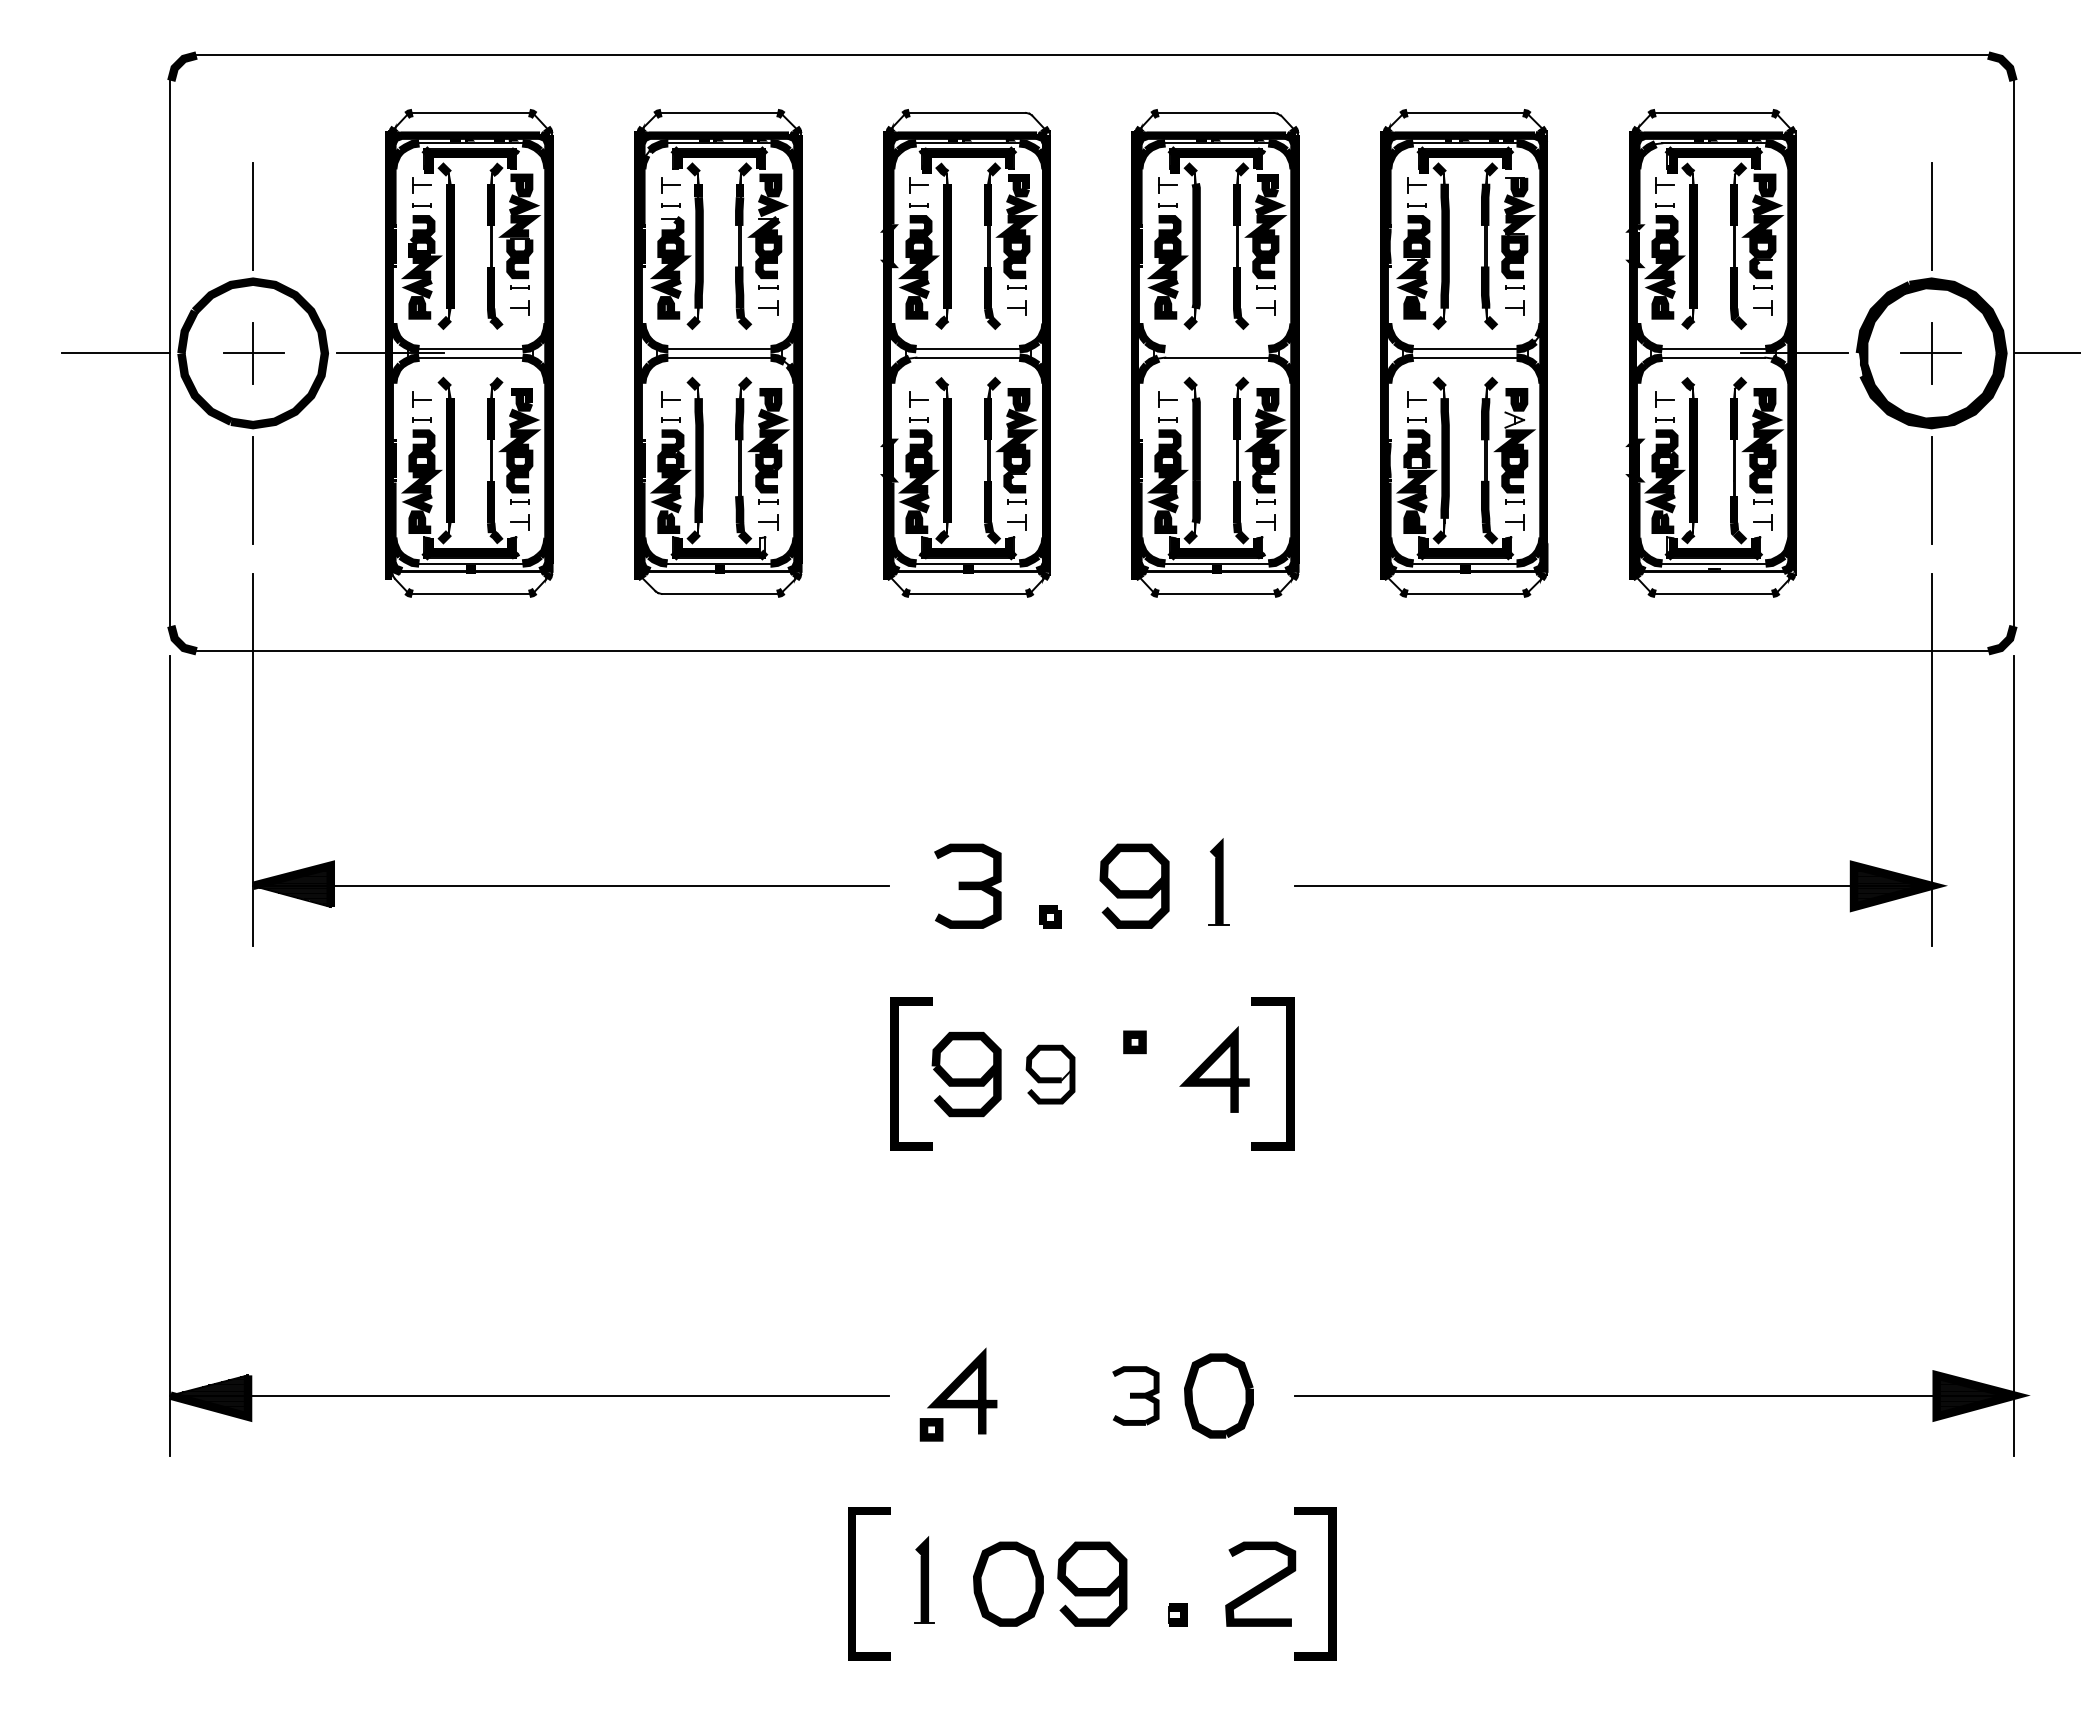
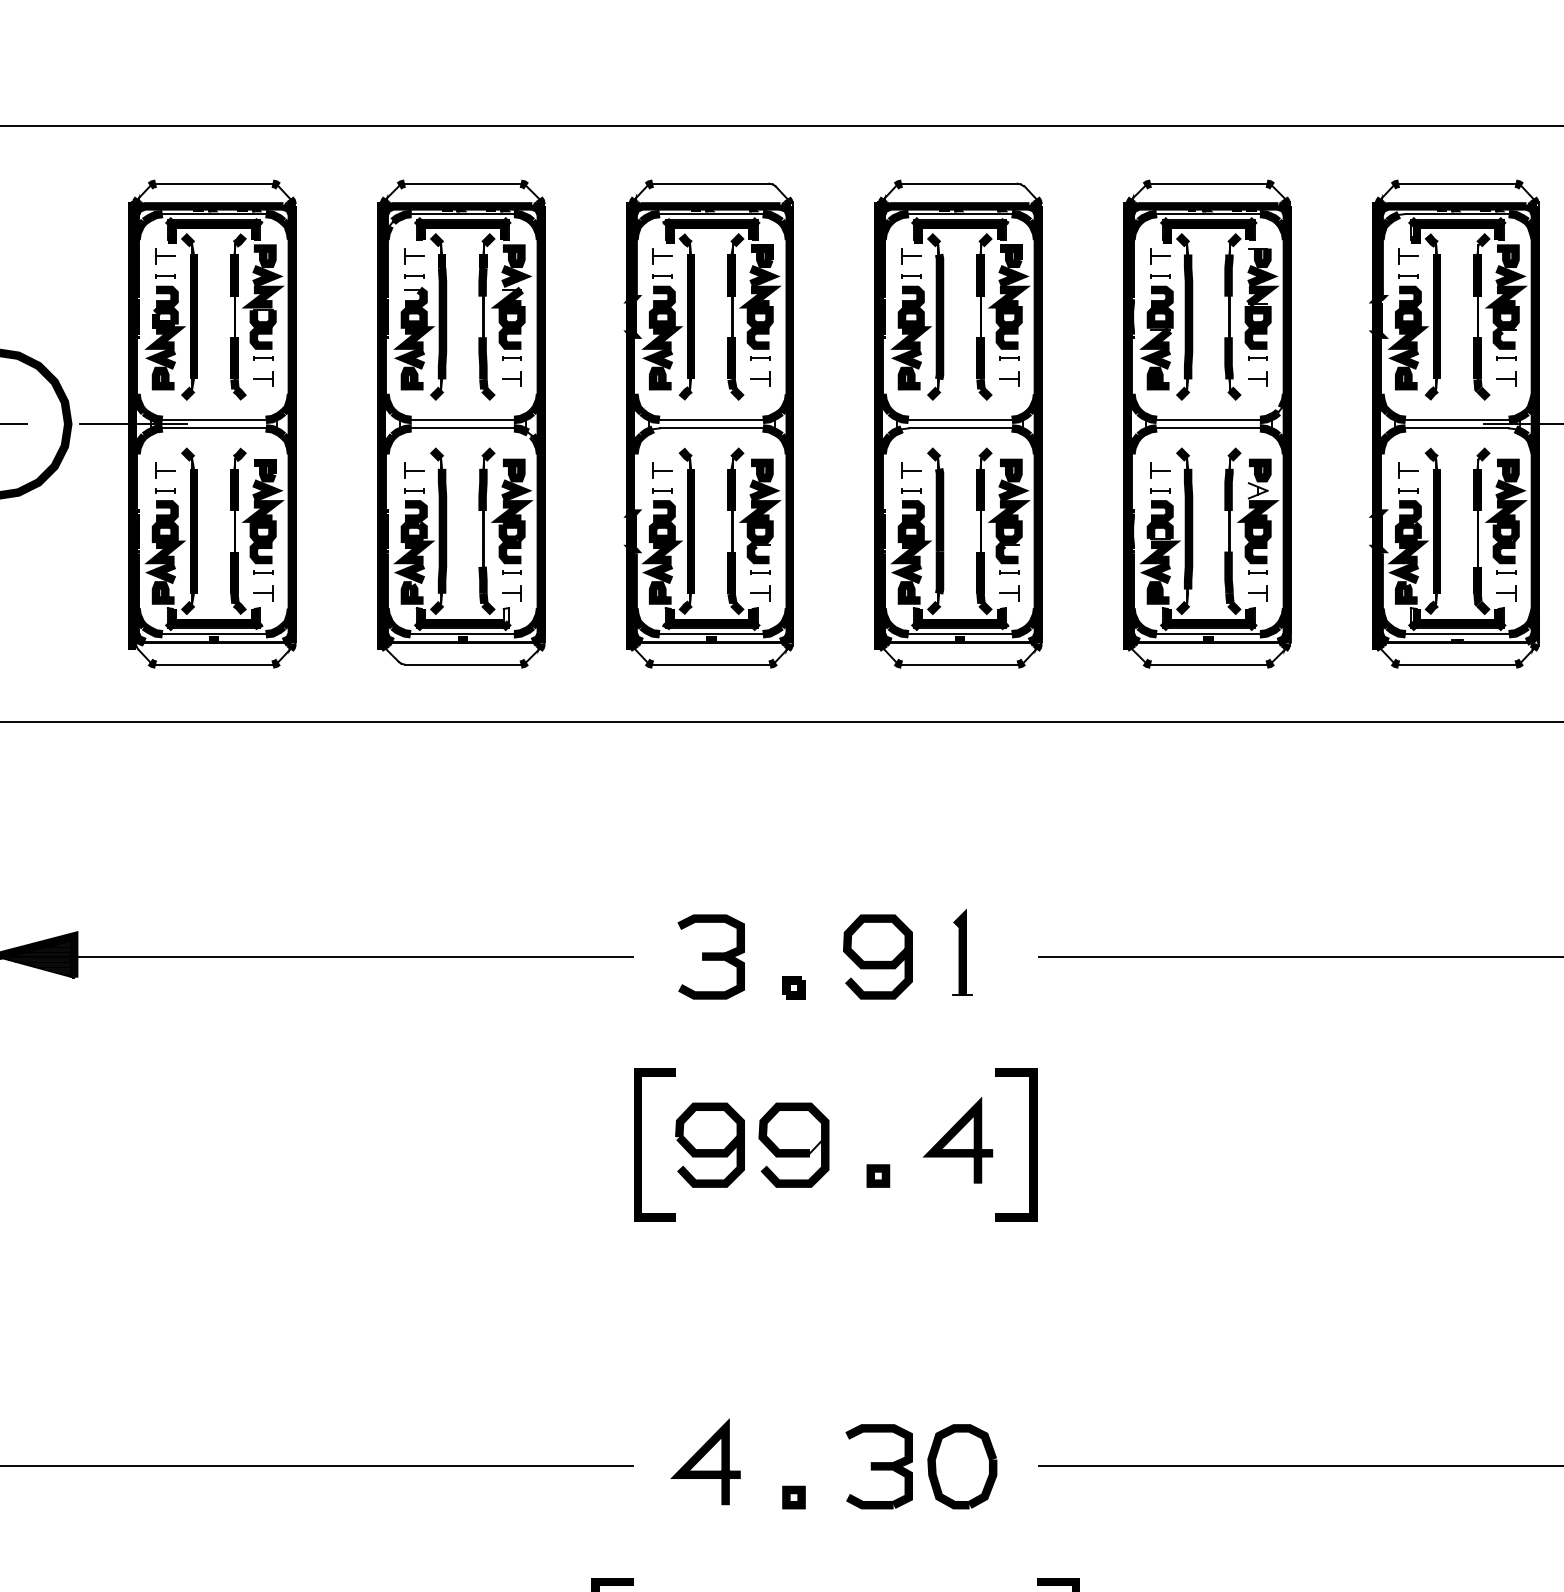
line: (1216, 349) -> (959, 420), added
part: (1134, 1042) -> (877, 1176), moved
part: (1050, 1074) -> (793, 1145), size x1.43
part: (1135, 1395) -> (878, 1466), size x1.43
part: (931, 1429) -> (793, 1497), moved

